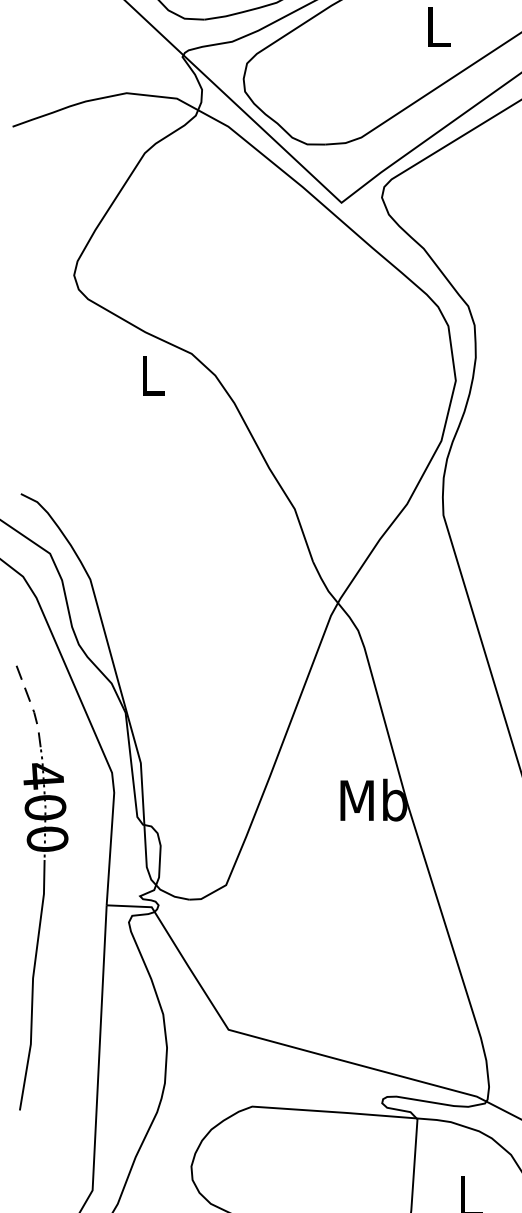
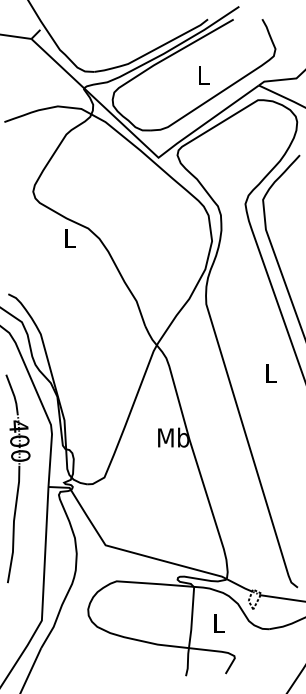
line: (34, 710) -> (14, 395), dashed -> solid

